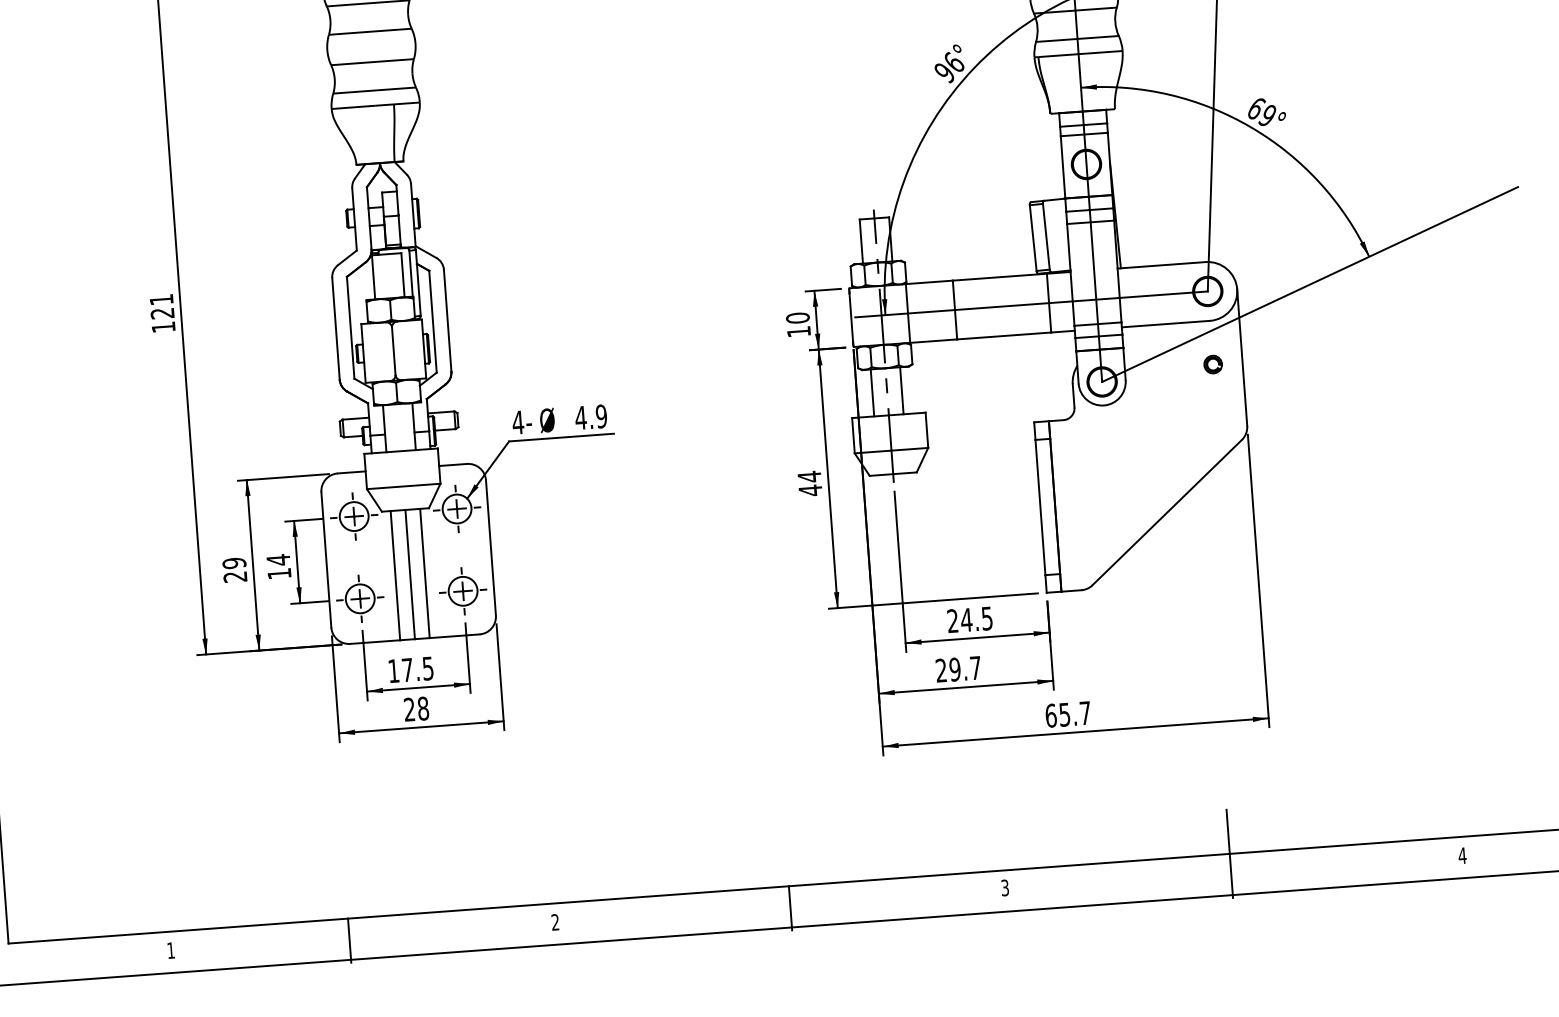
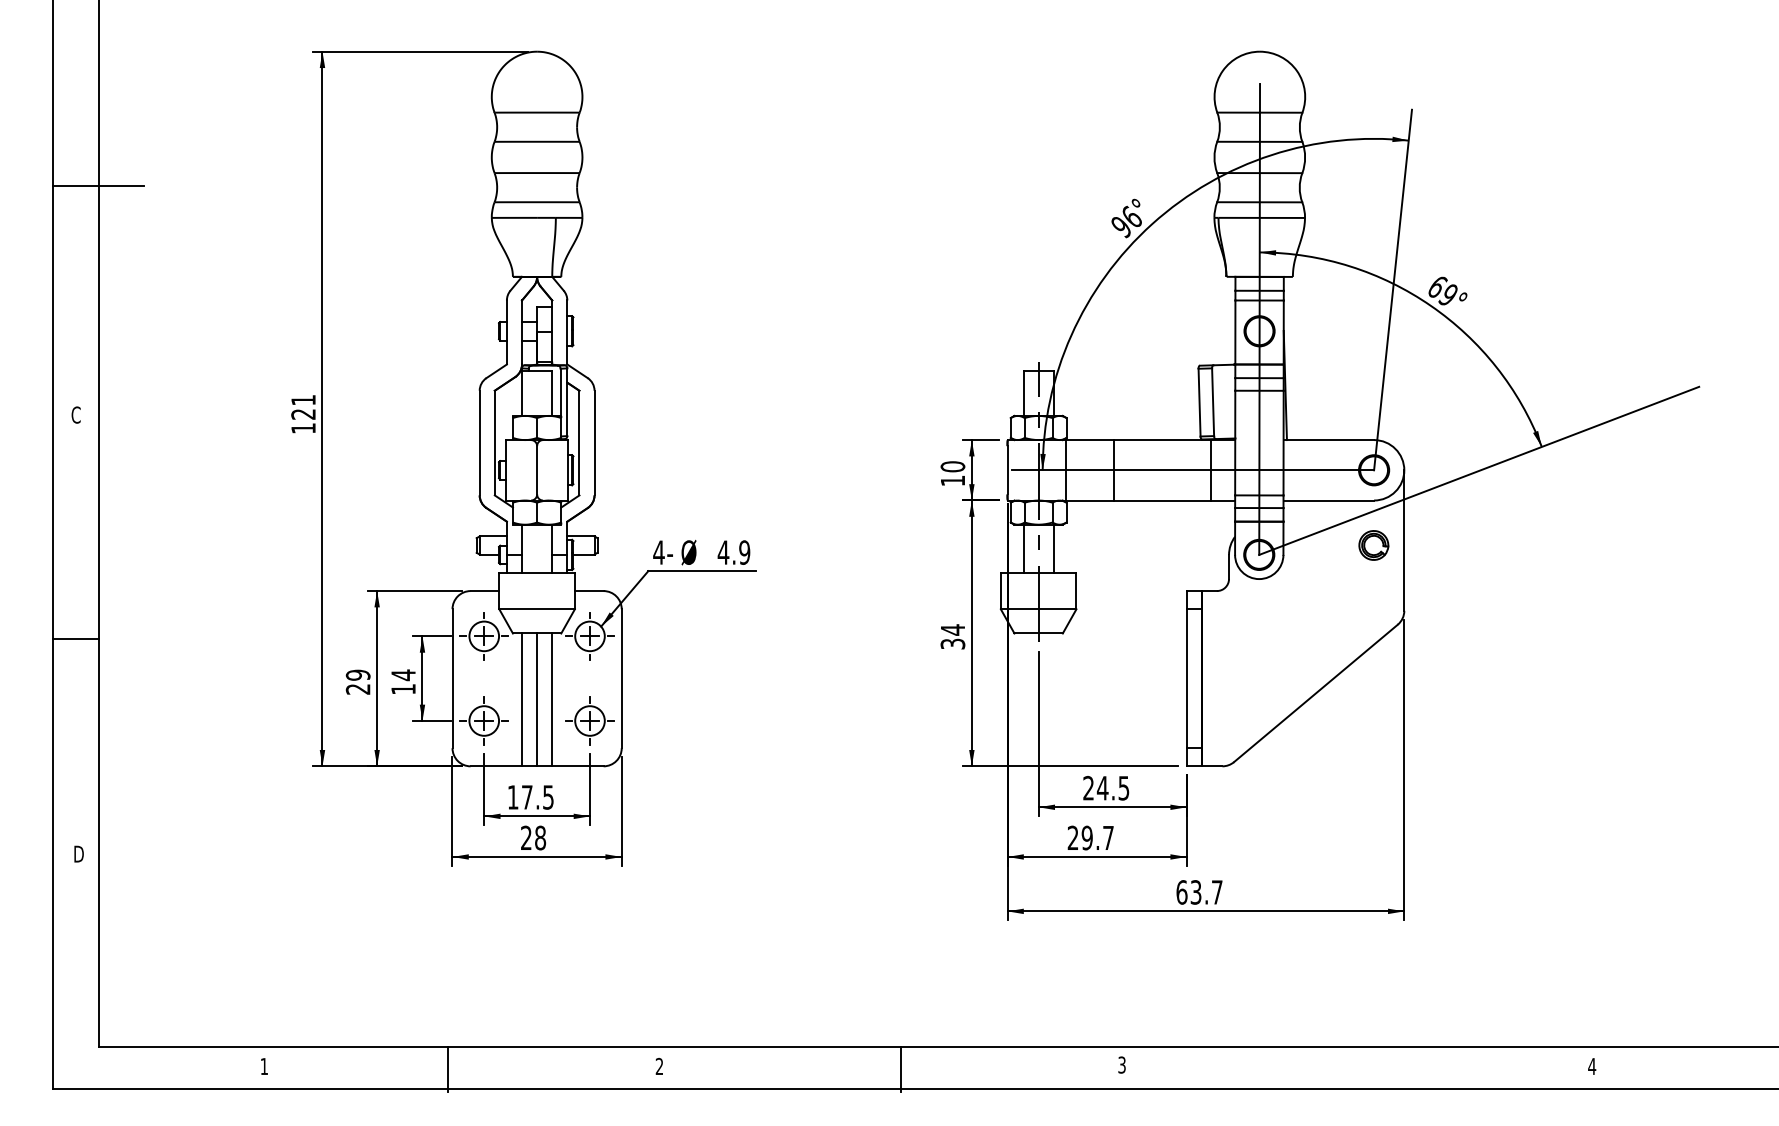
part: (1213, 364) -> (1374, 545), size x1.6
text: (810, 490) -> (952, 643), 44 -> 34
text: (1065, 714) -> (1196, 892), 65.7 -> 63.7
line: (1229, 853) -> (1354, 1046), removed

